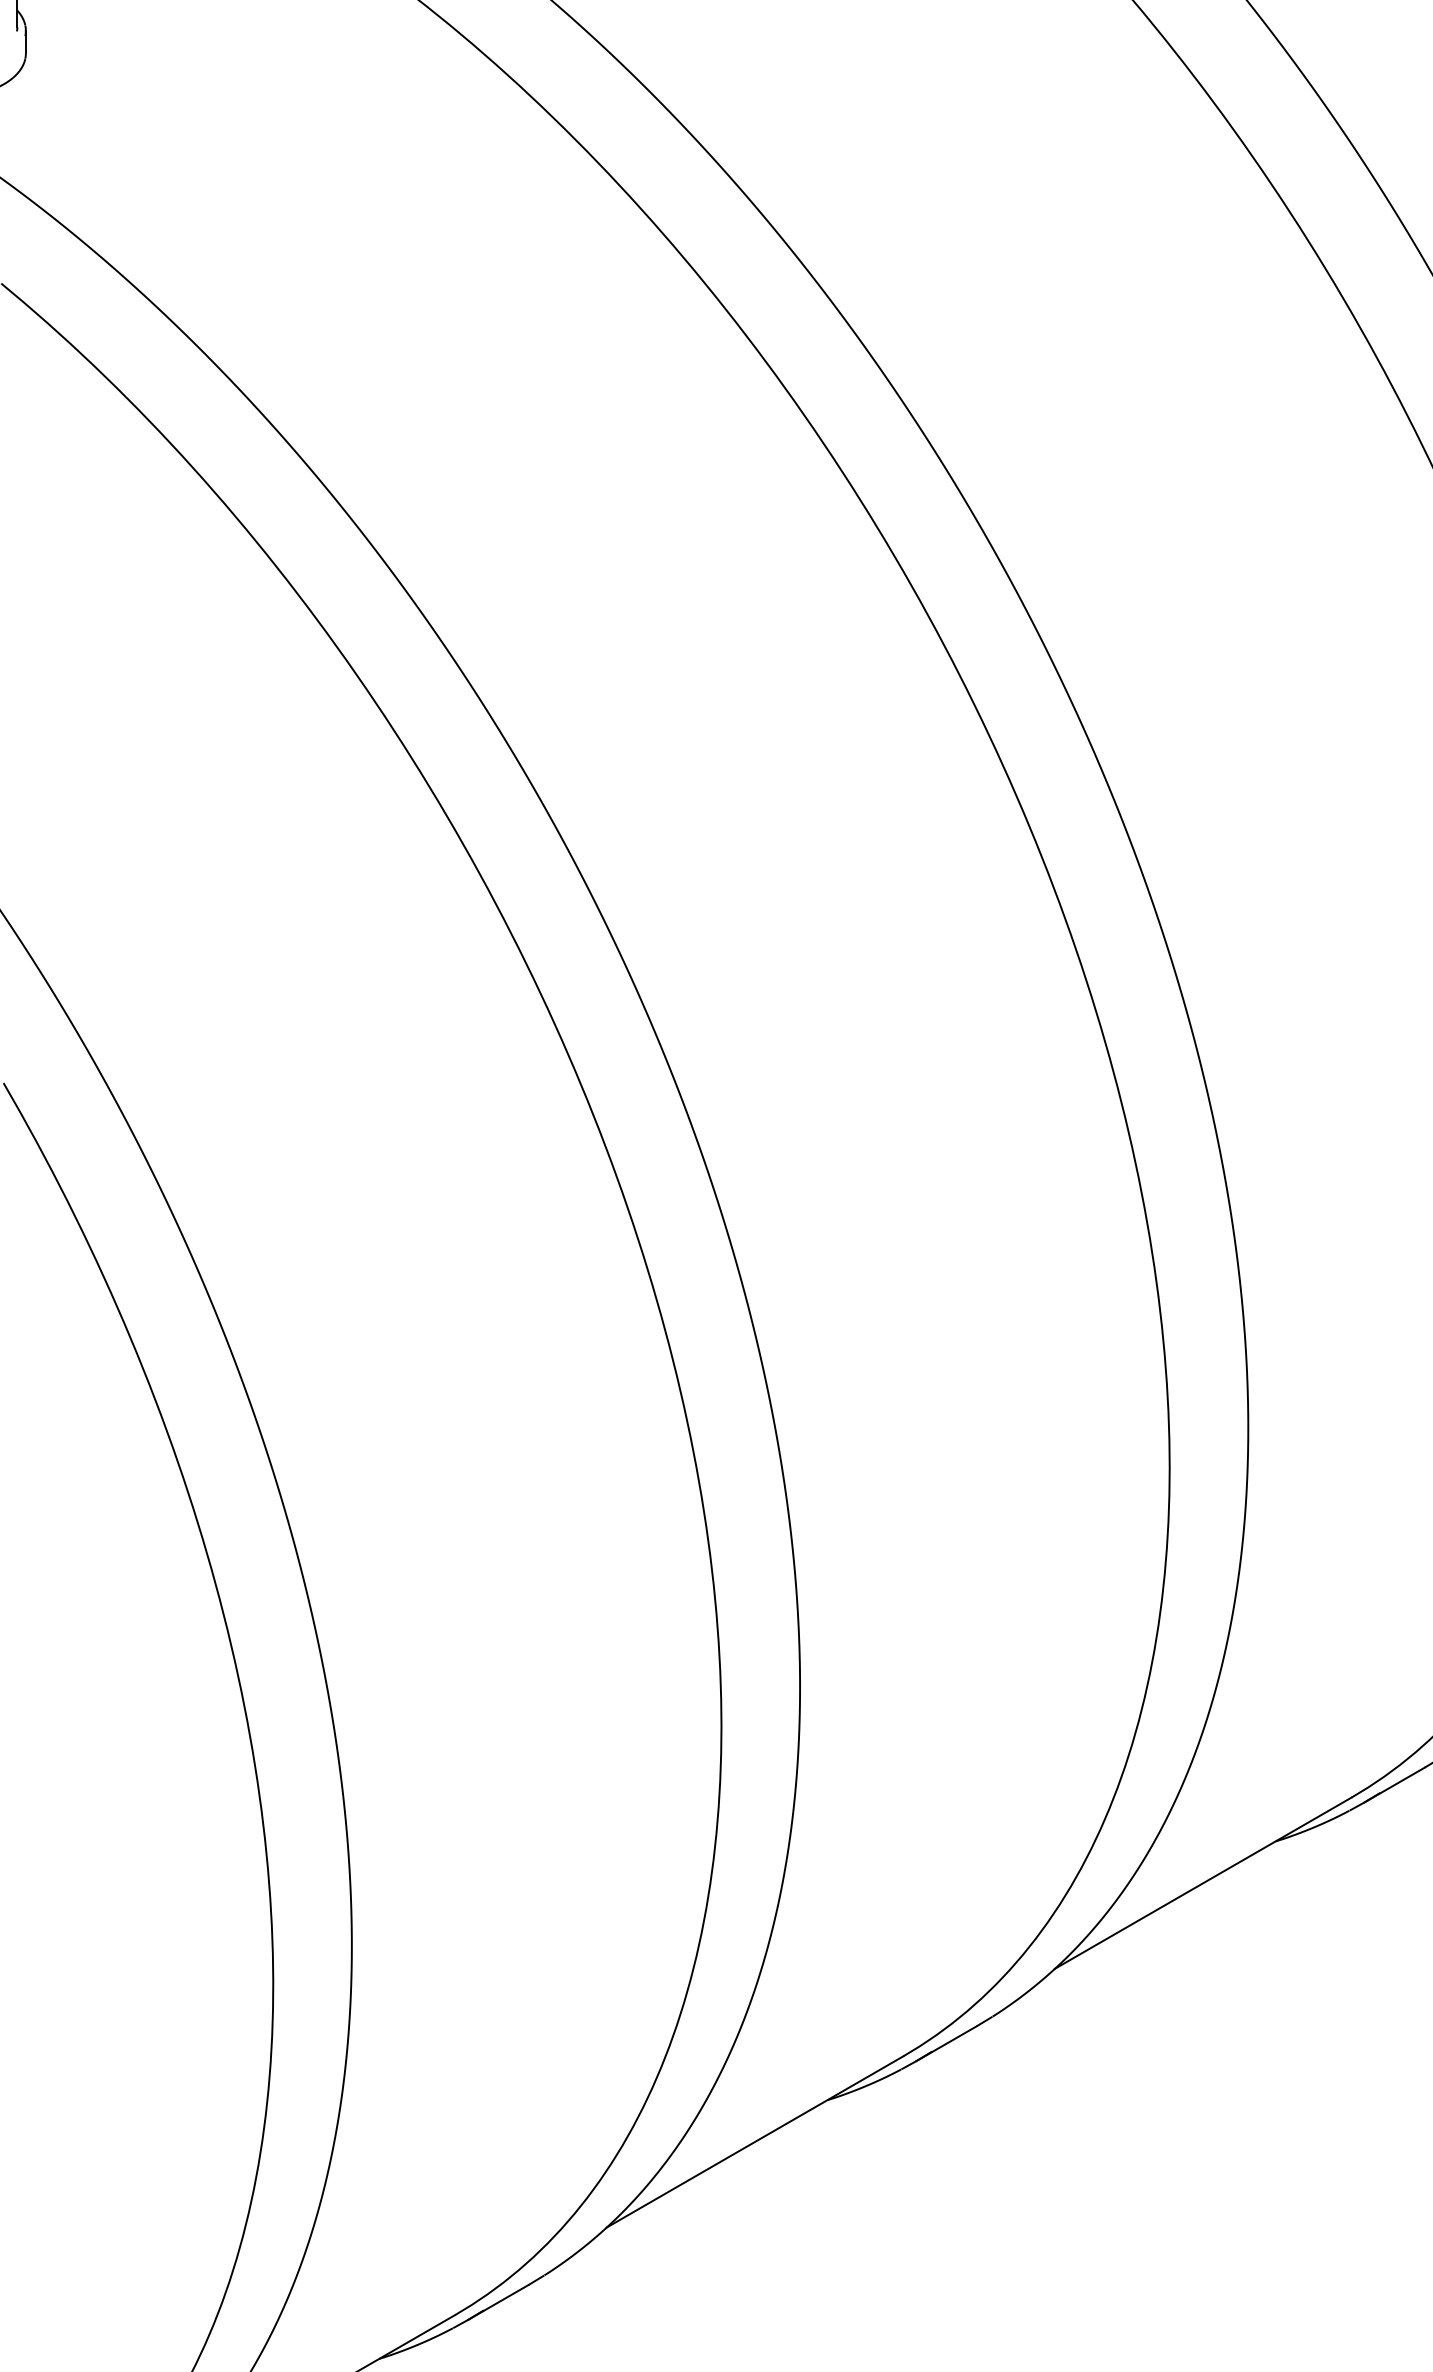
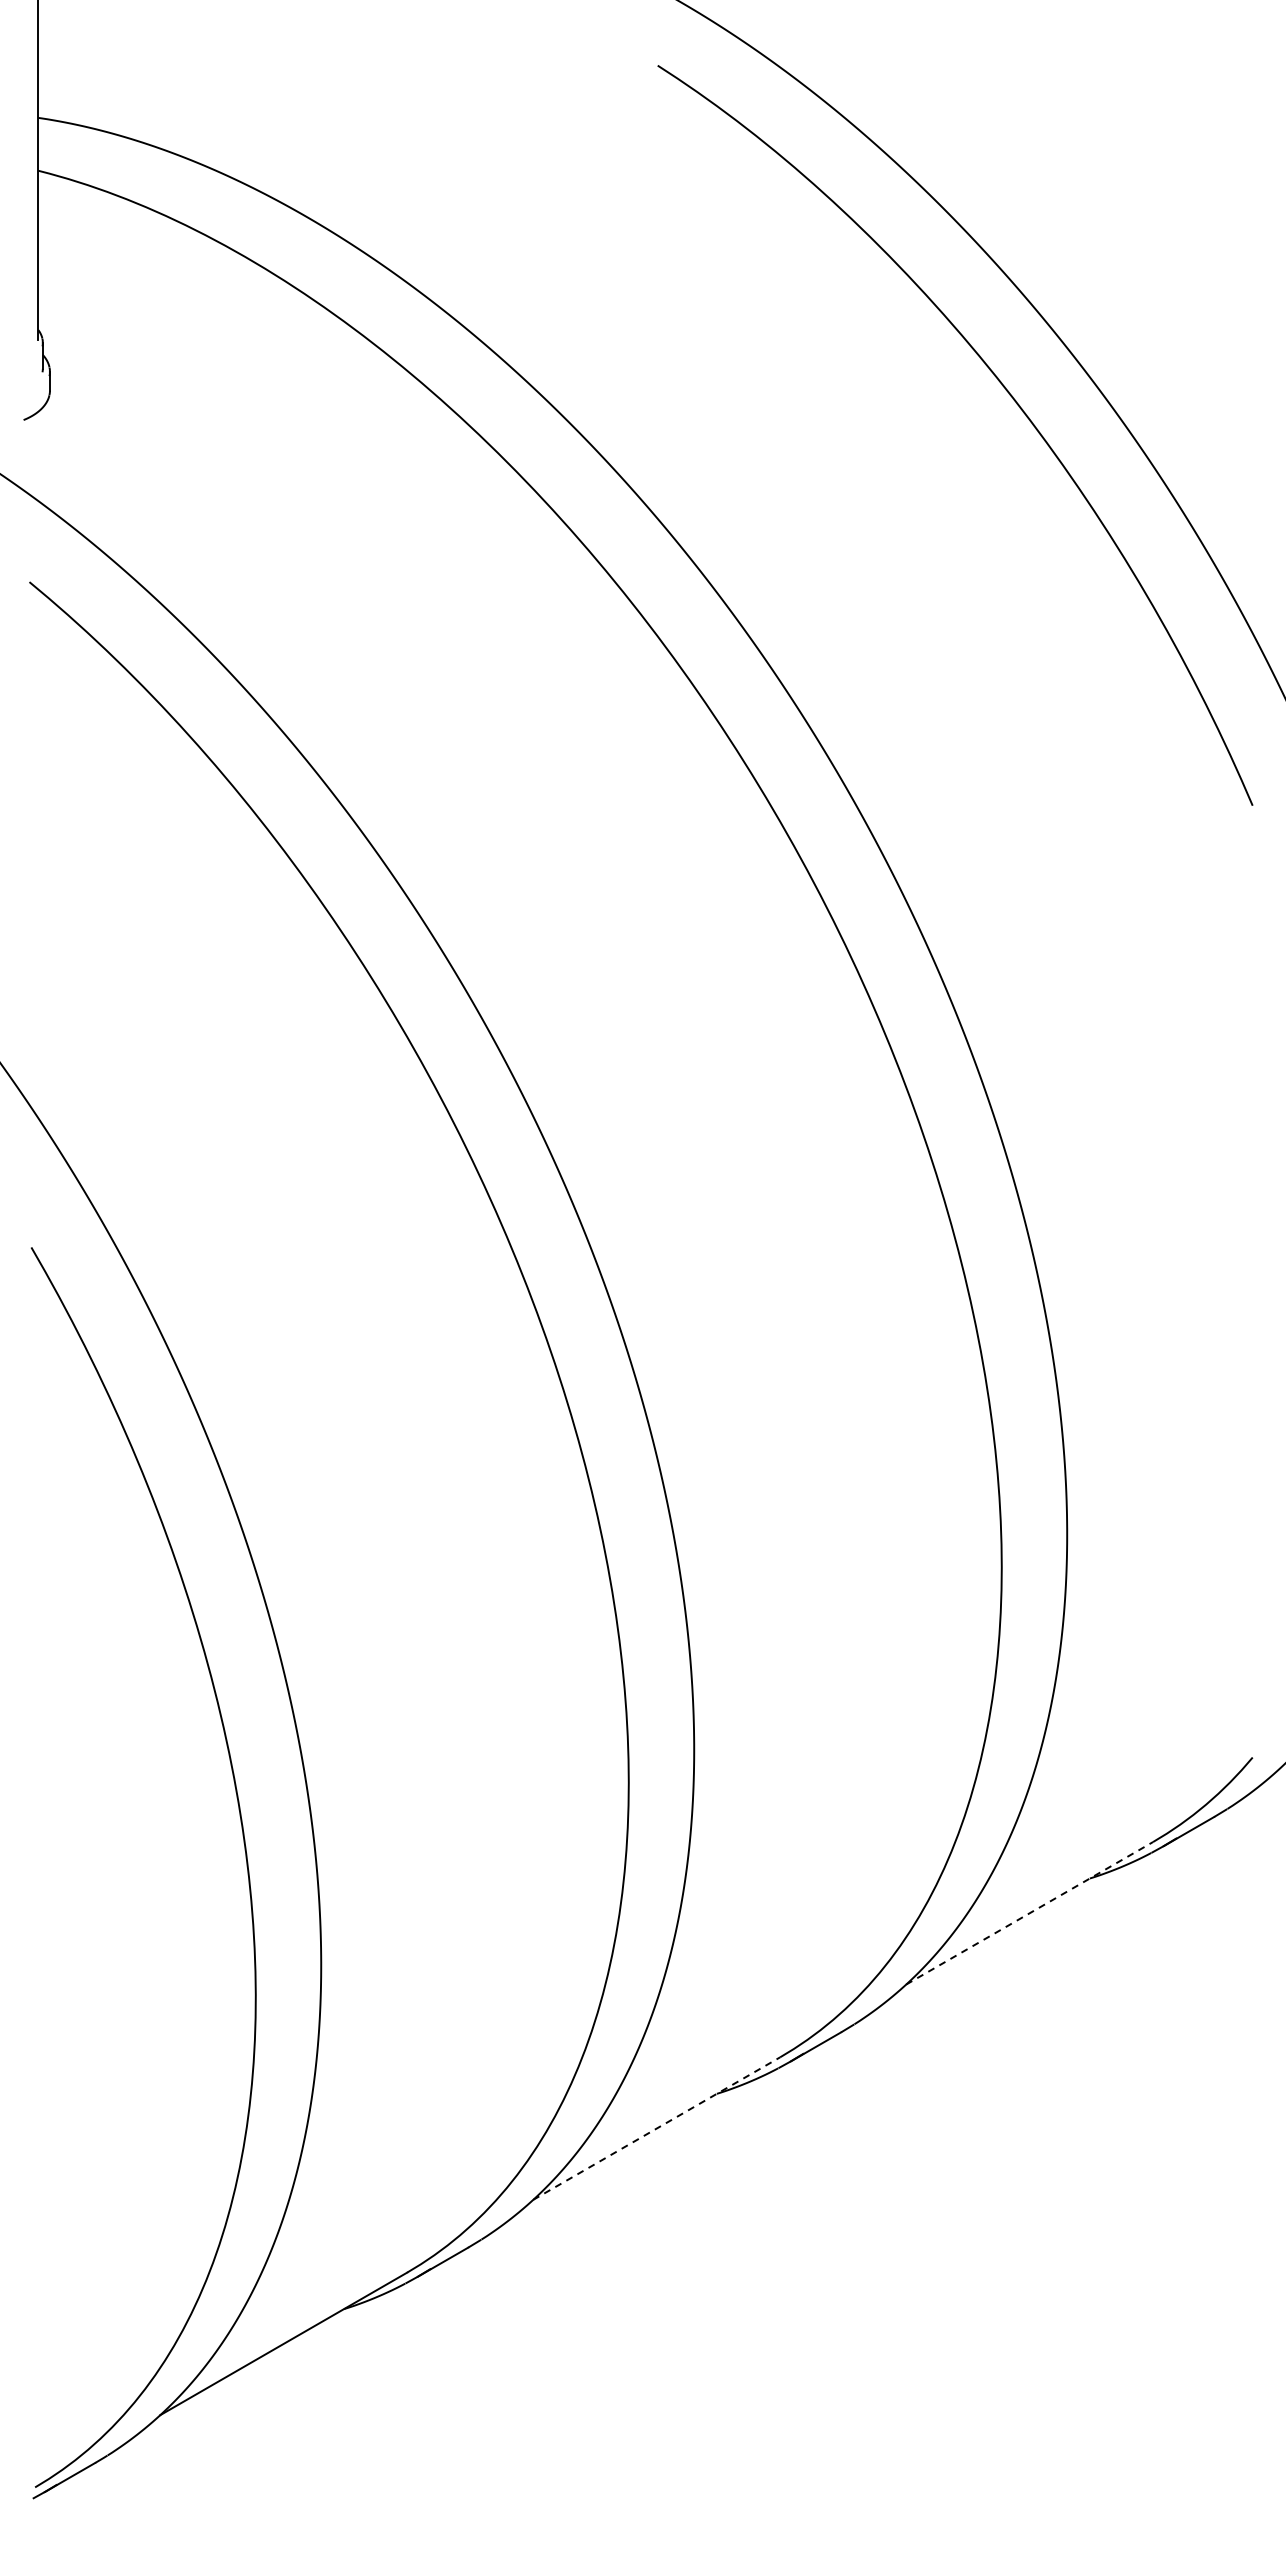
line: (1203, 1883) -> (1029, 1913), solid -> dashed
line: (754, 2141) -> (656, 2128), solid -> dashed

